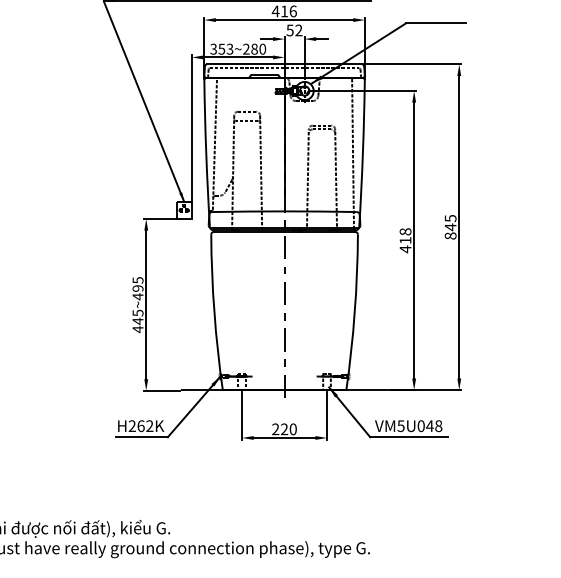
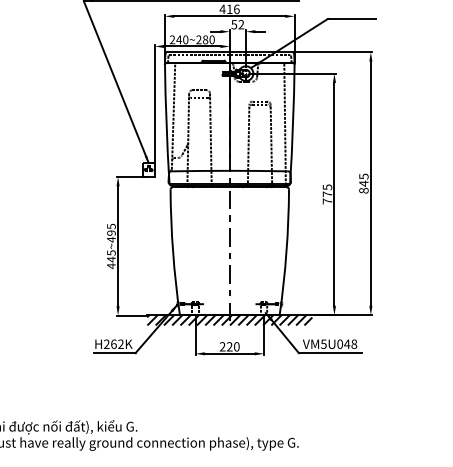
text: (222, 48) -> (179, 39), 353~280 -> 240~280
text: (405, 240) -> (327, 194), 418 -> 775
hatch: (284, 396) -> (229, 320), added

